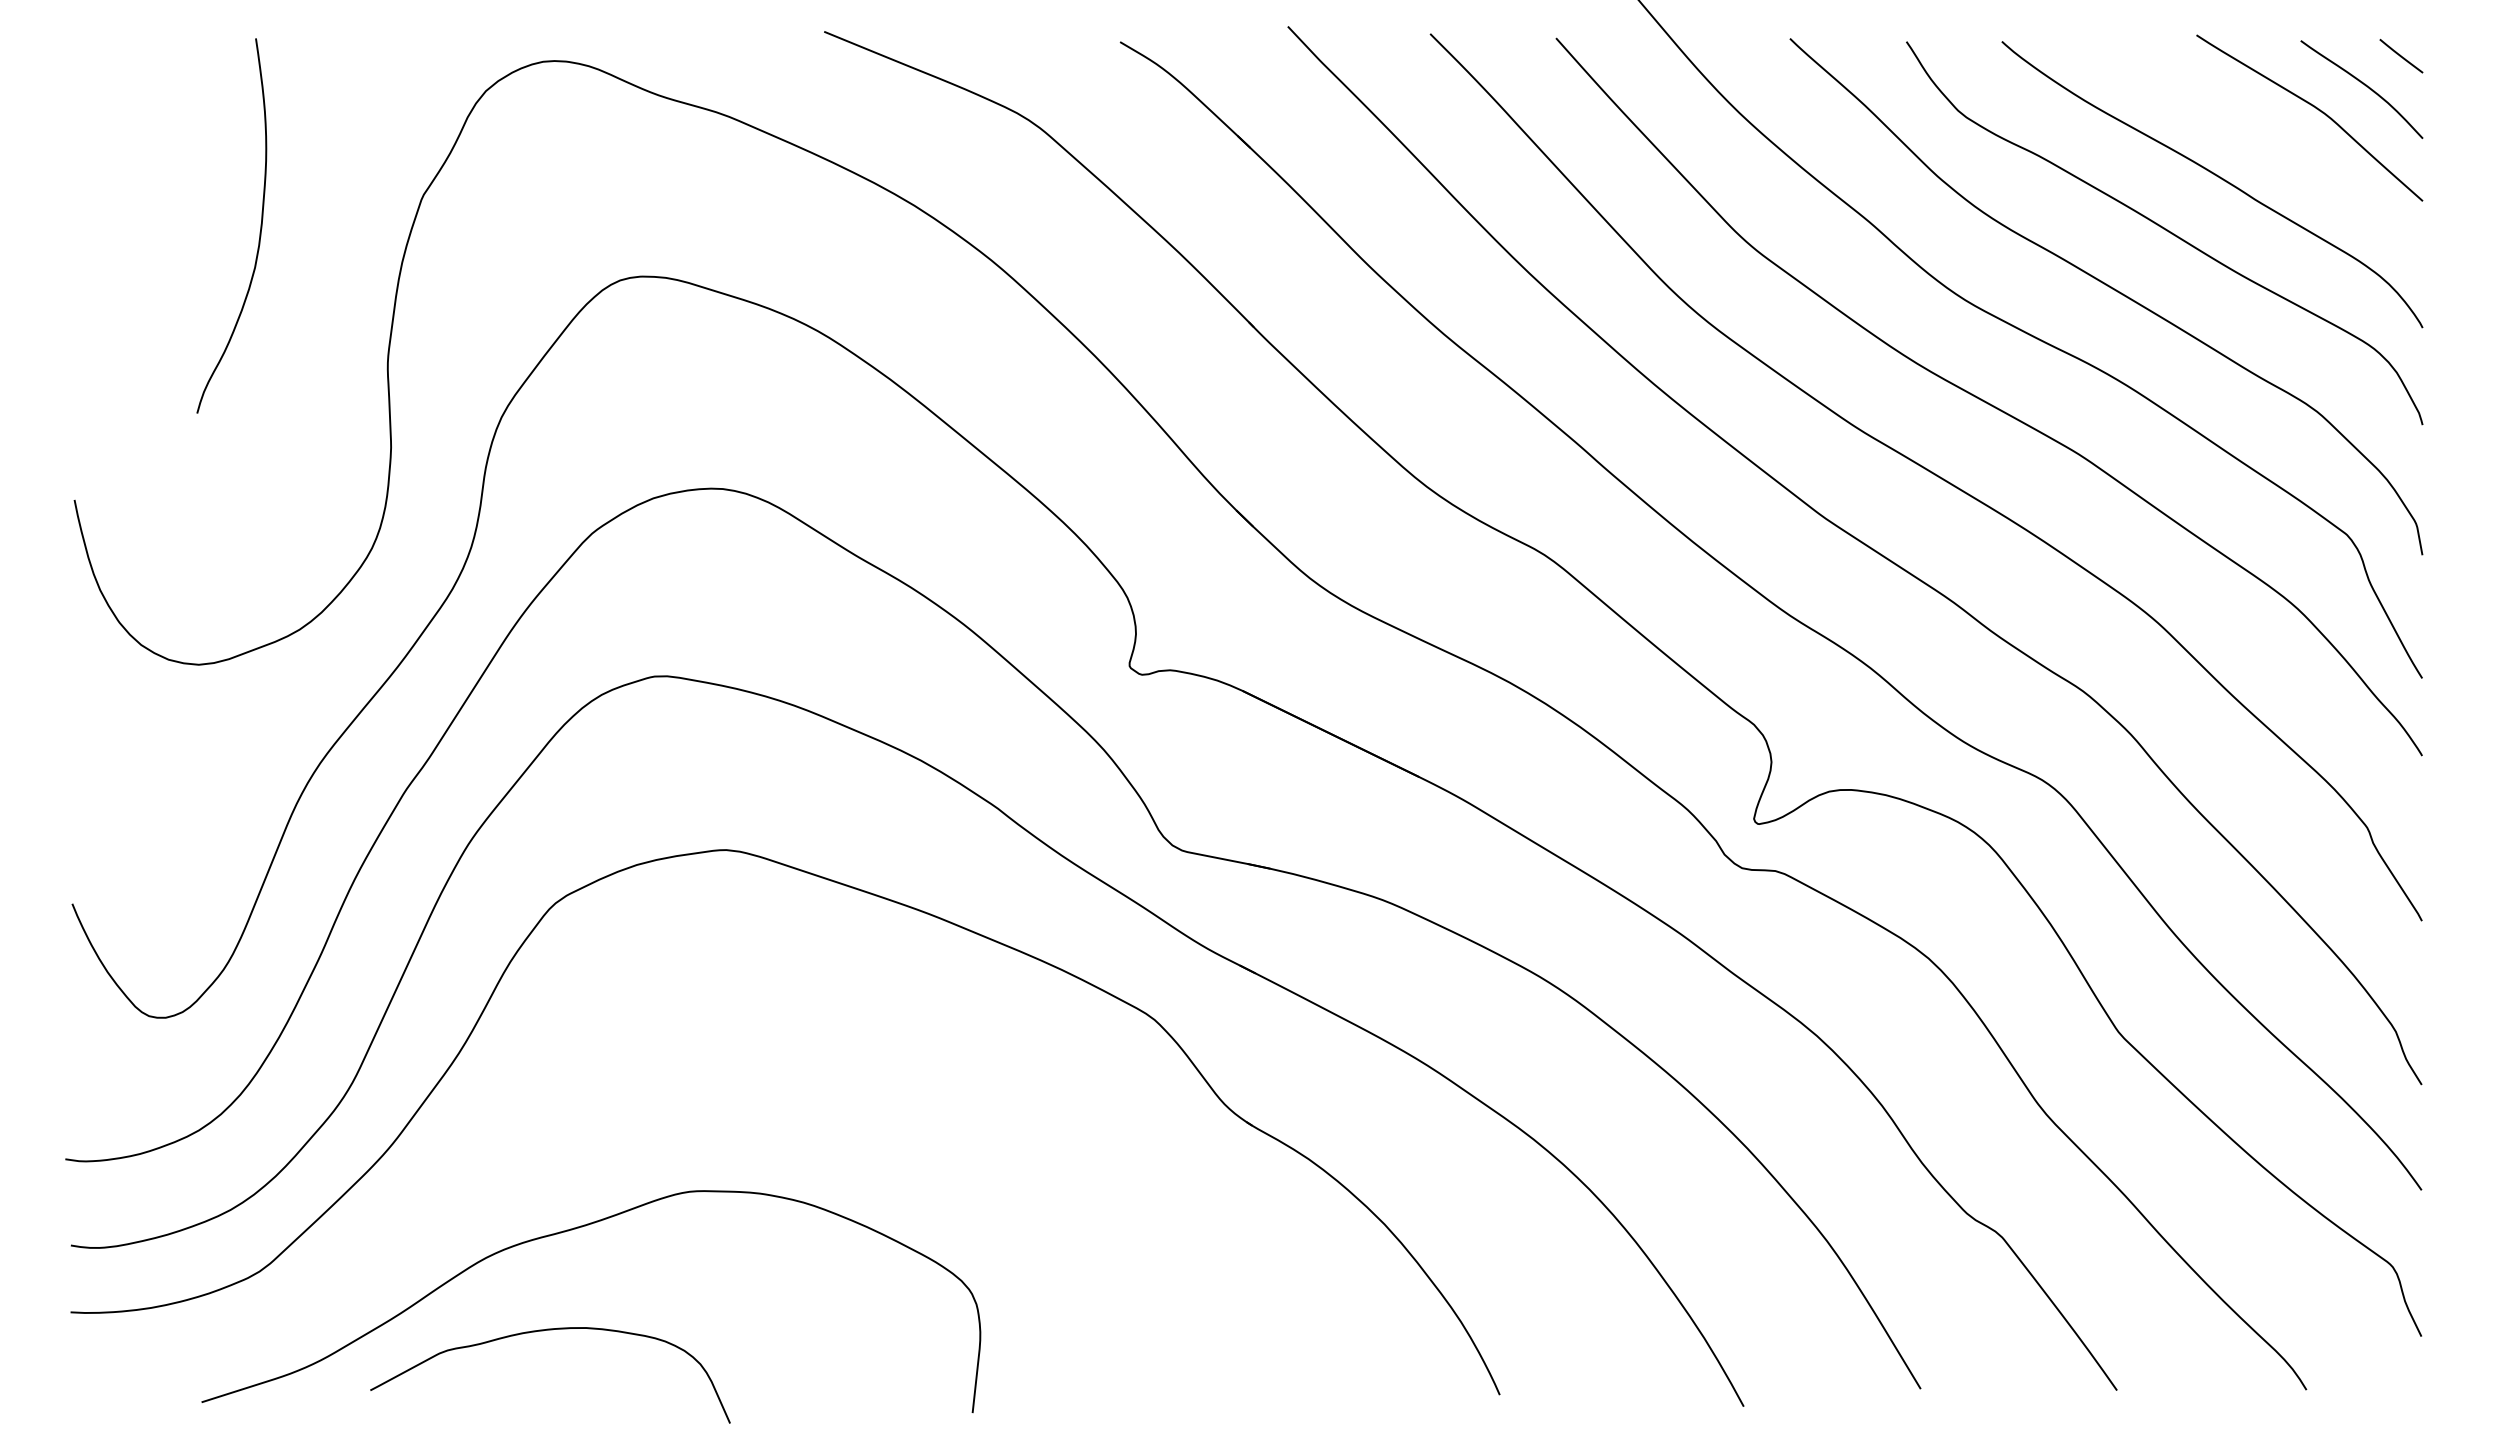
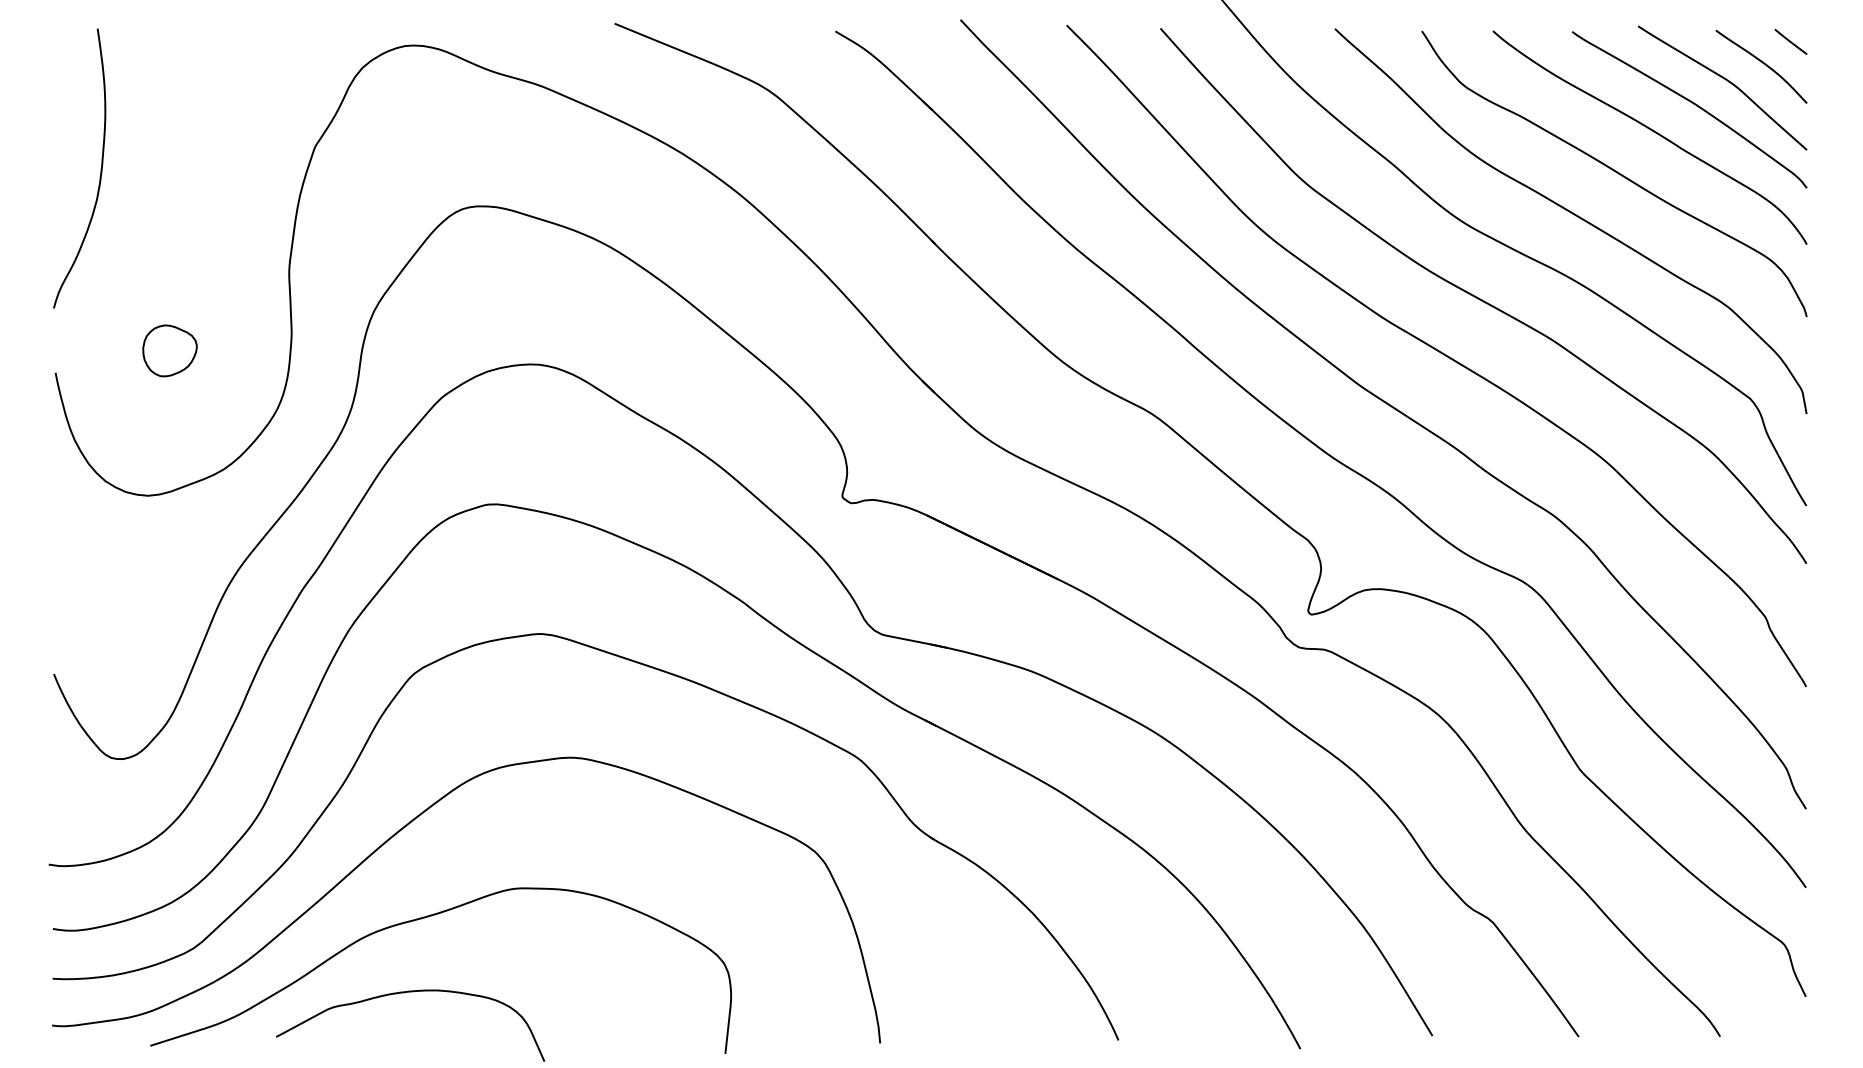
curve: (2270, 139) -> (1693, 104), added
curve: (259, 232) -> (100, 173), moved
part: (227, 470) -> (169, 350), added
curve: (543, 1109) -> (405, 827), added

